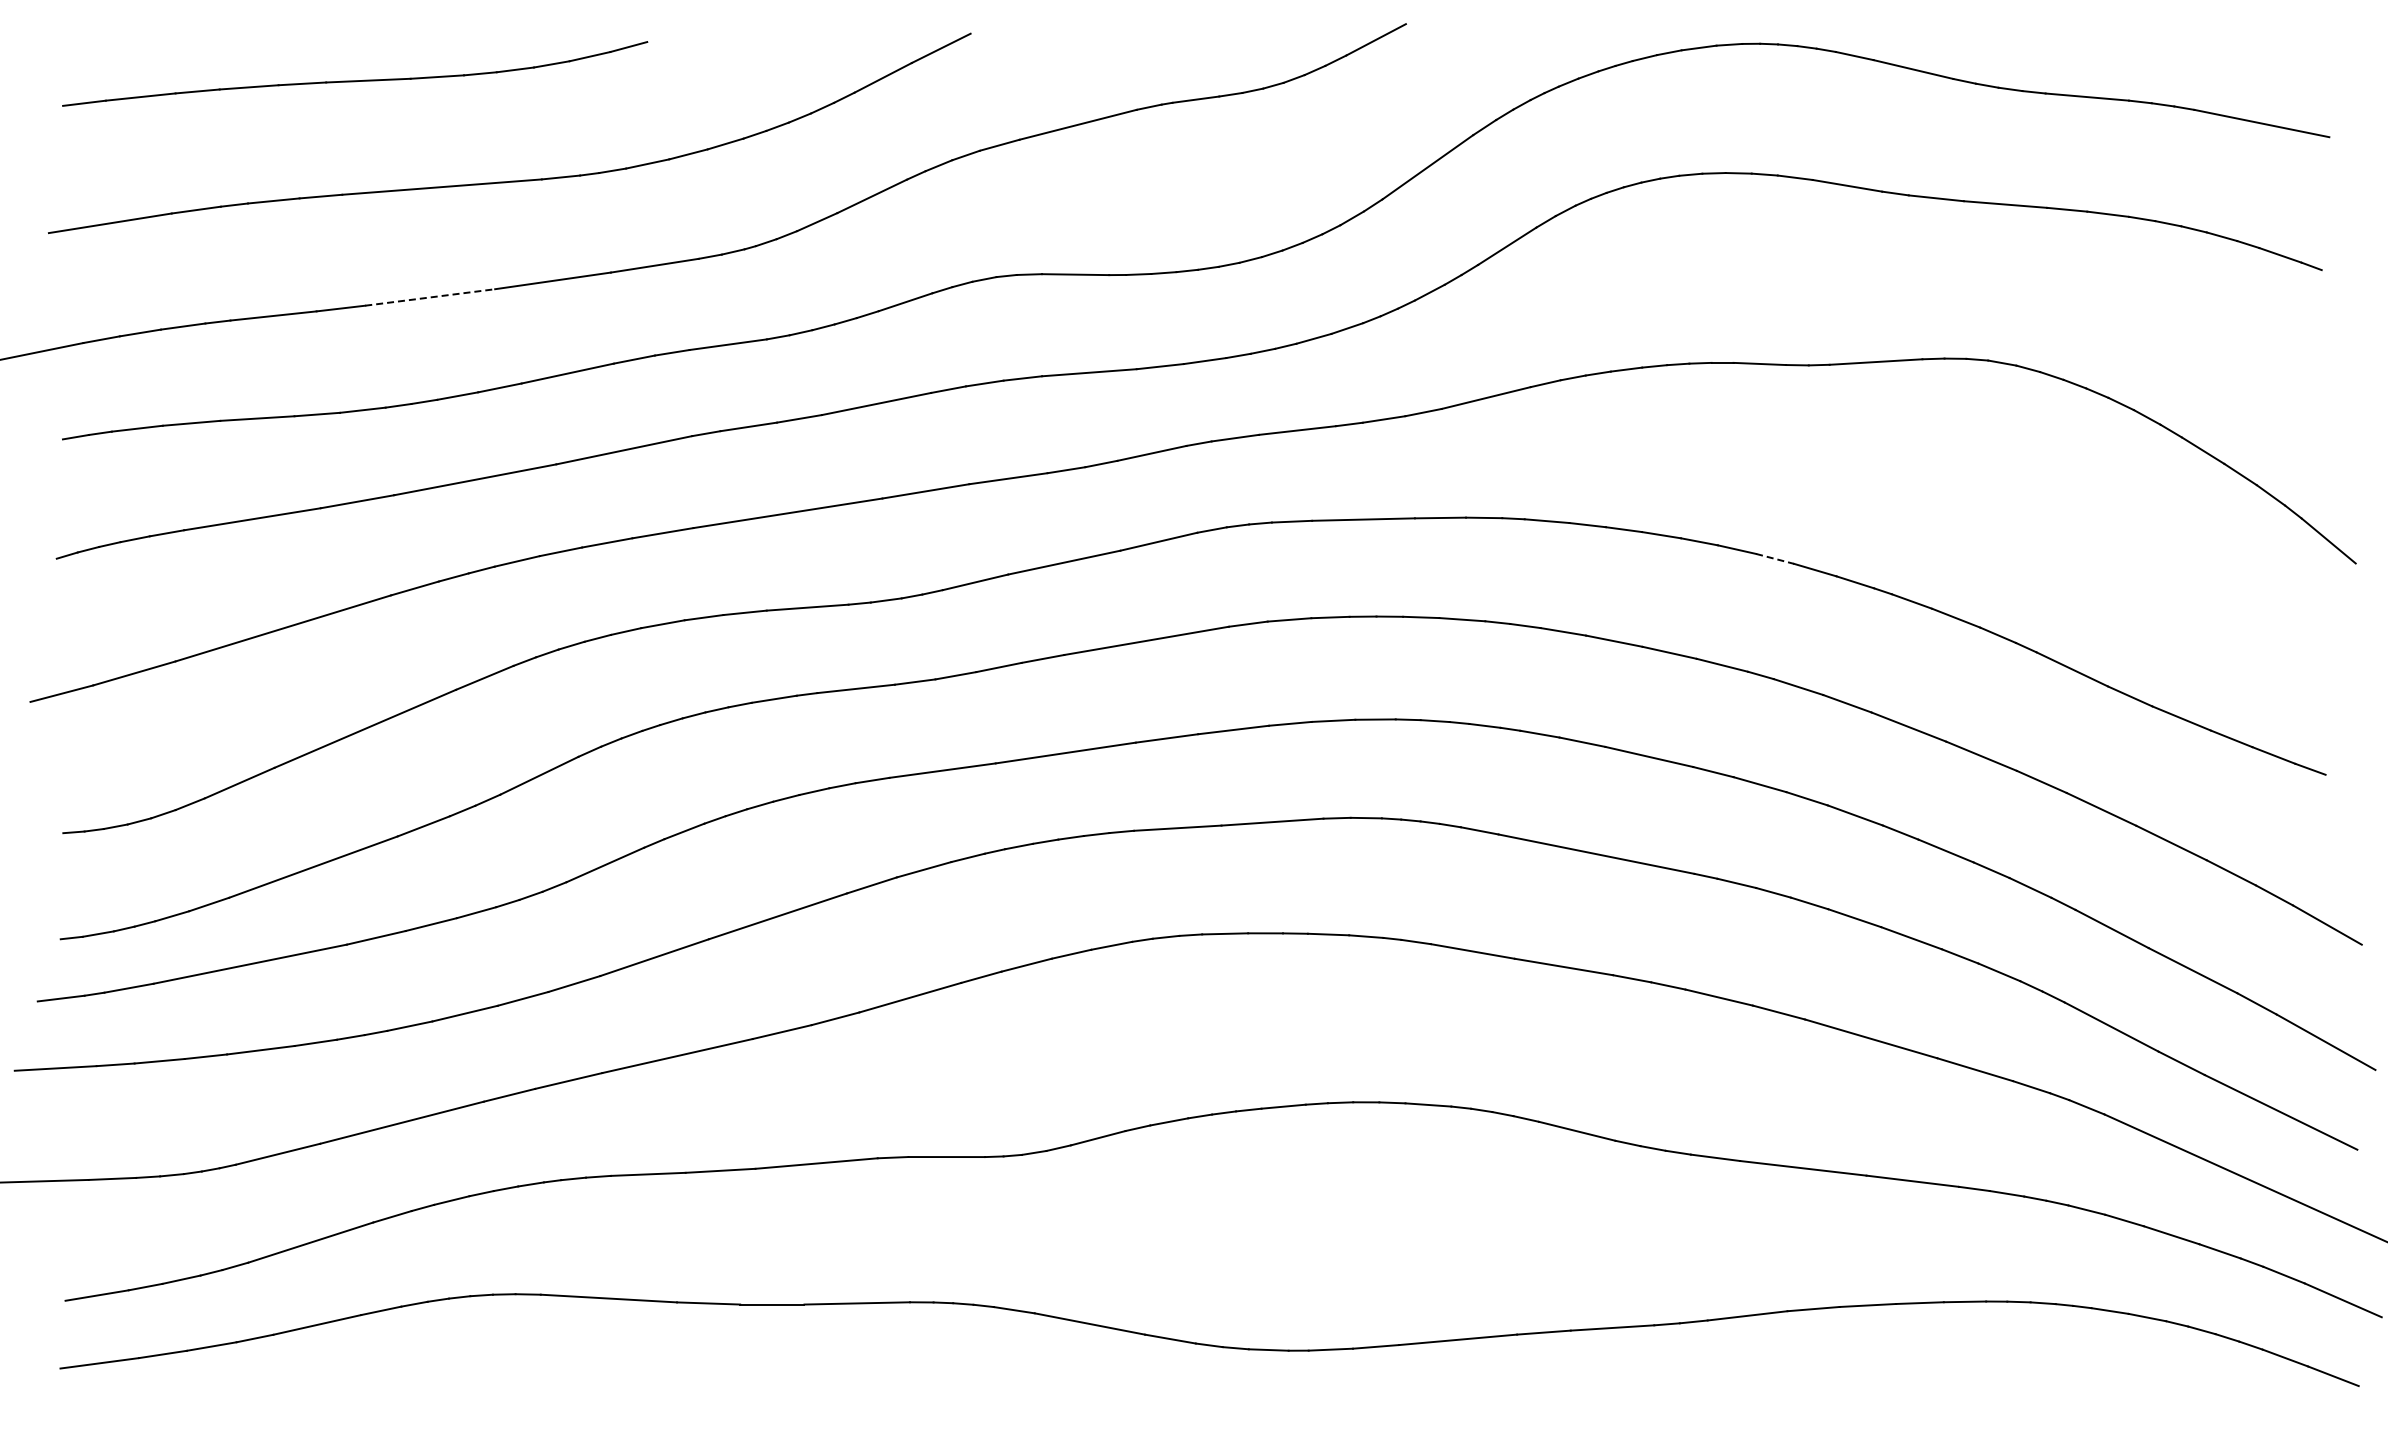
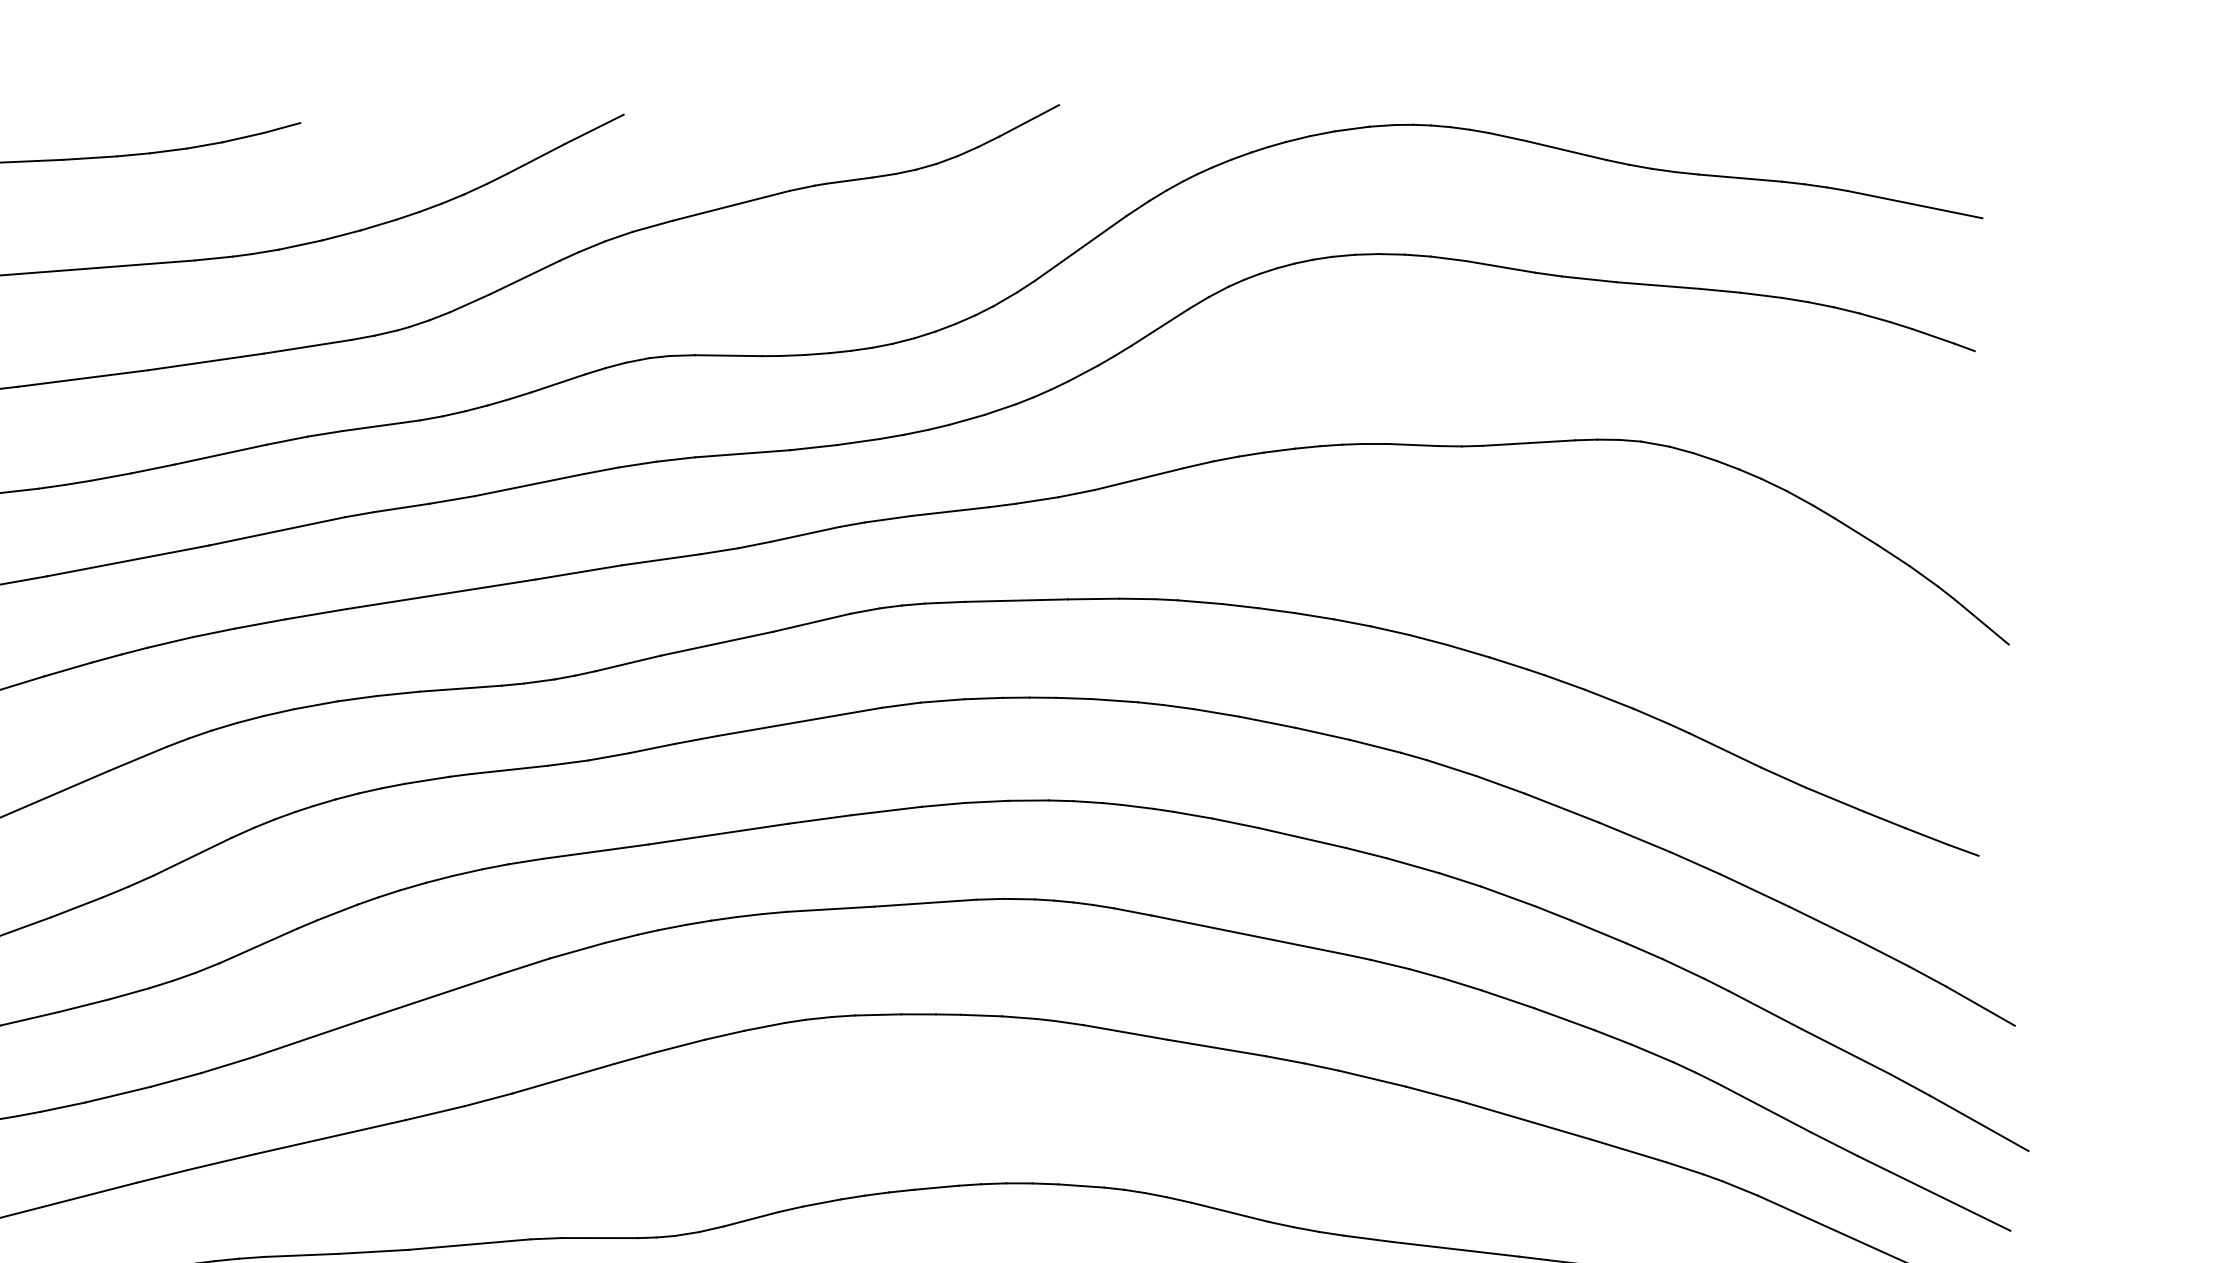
line: (430, 297) -> (83, 378), dashed -> solid
line: (1775, 558) -> (1428, 639), dashed -> solid

